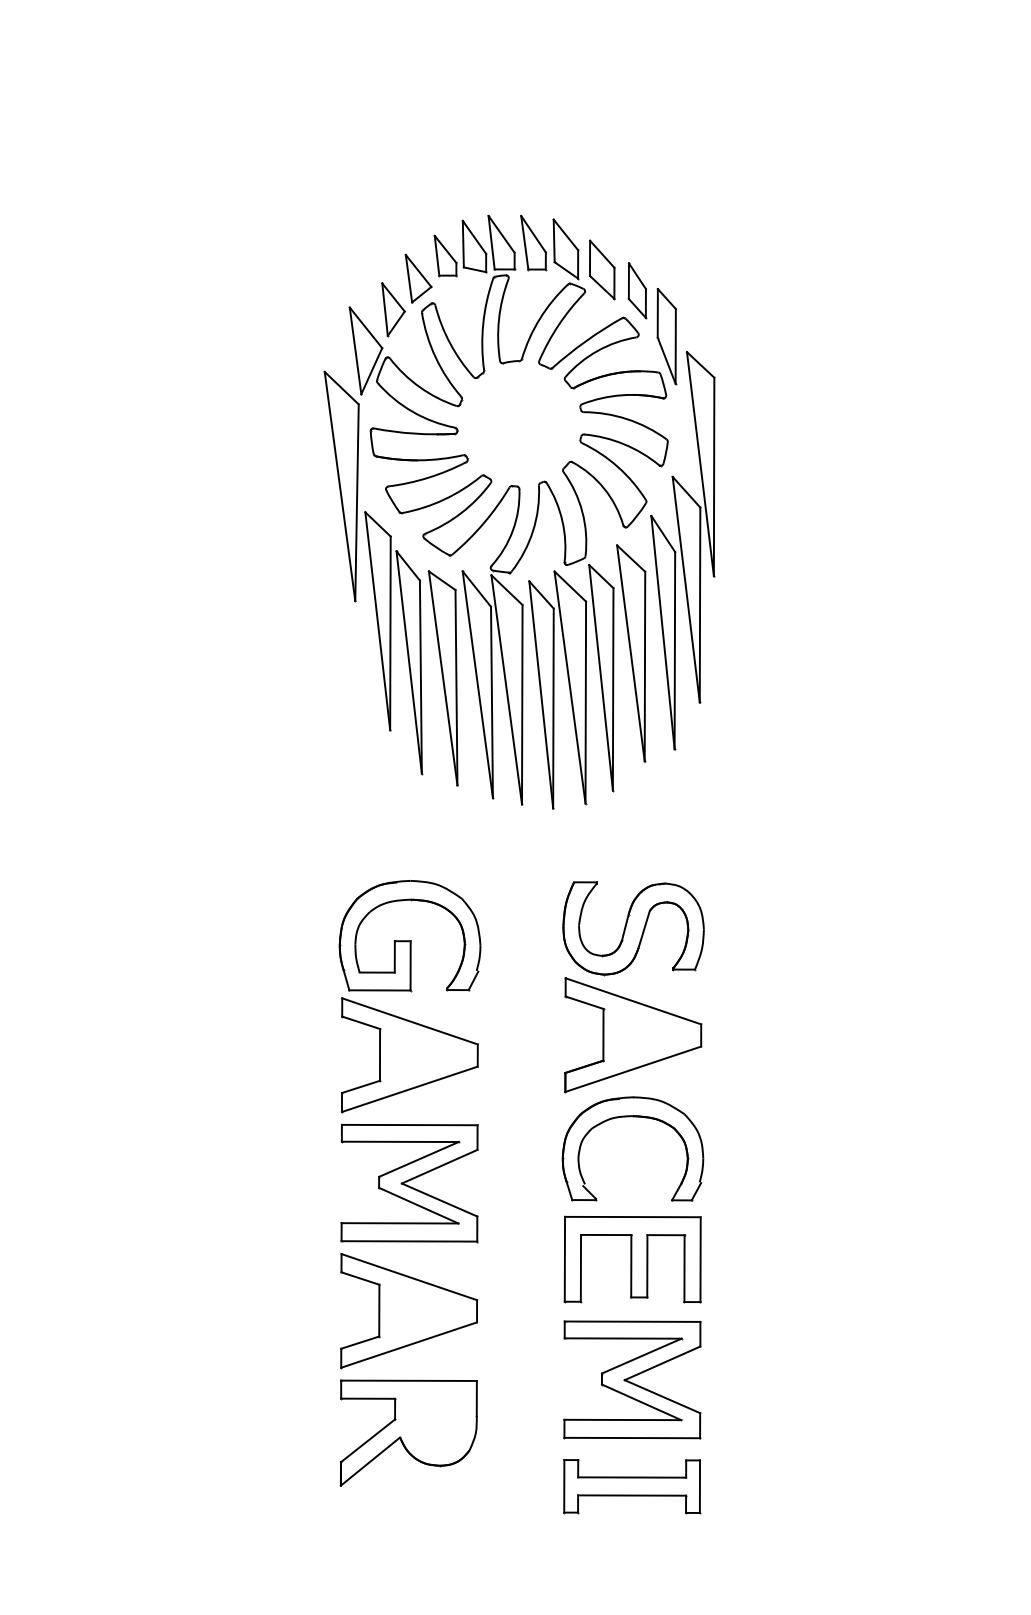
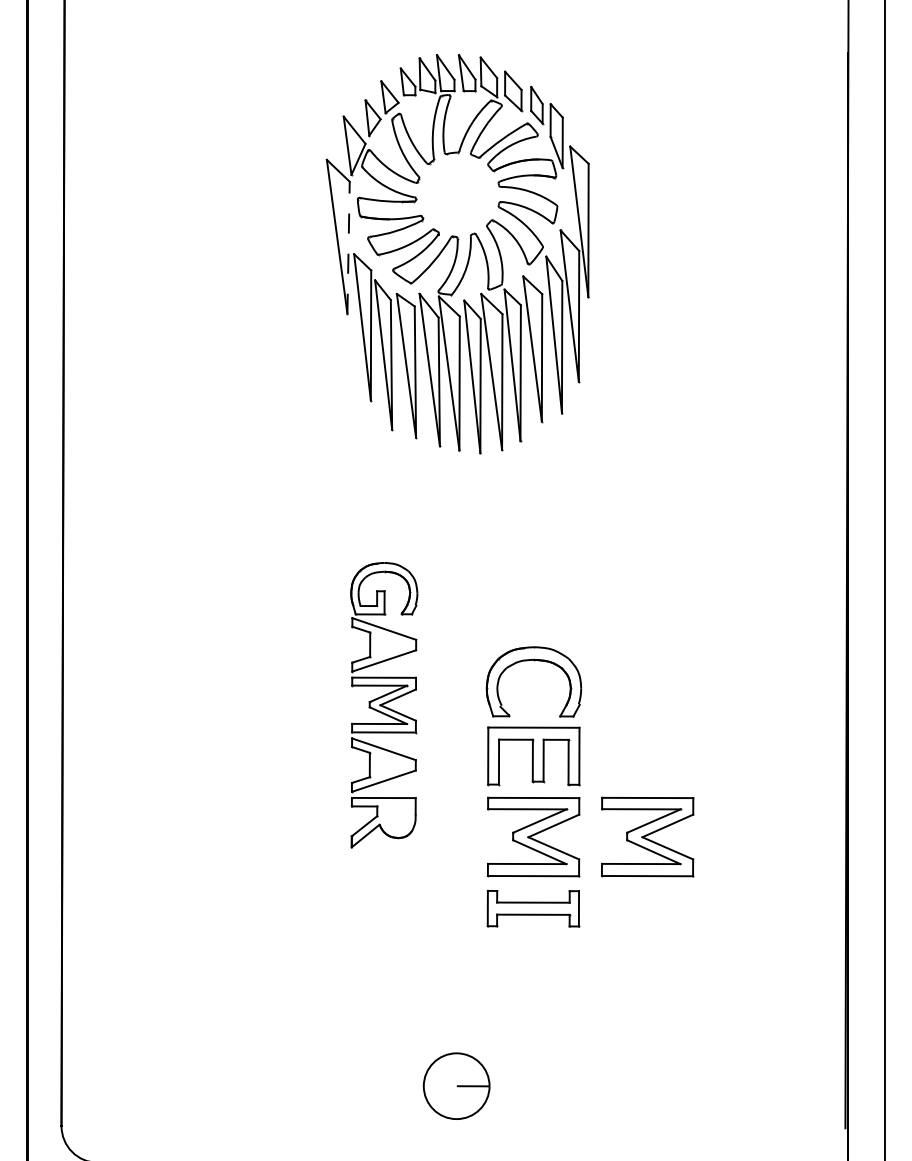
line: (356, 502) -> (348, 247), solid -> dashed
part: (629, 997) -> (531, 580), removed
part: (410, 1184) -> (384, 705), size x0.7
part: (801, 1379) -> (647, 836), added

